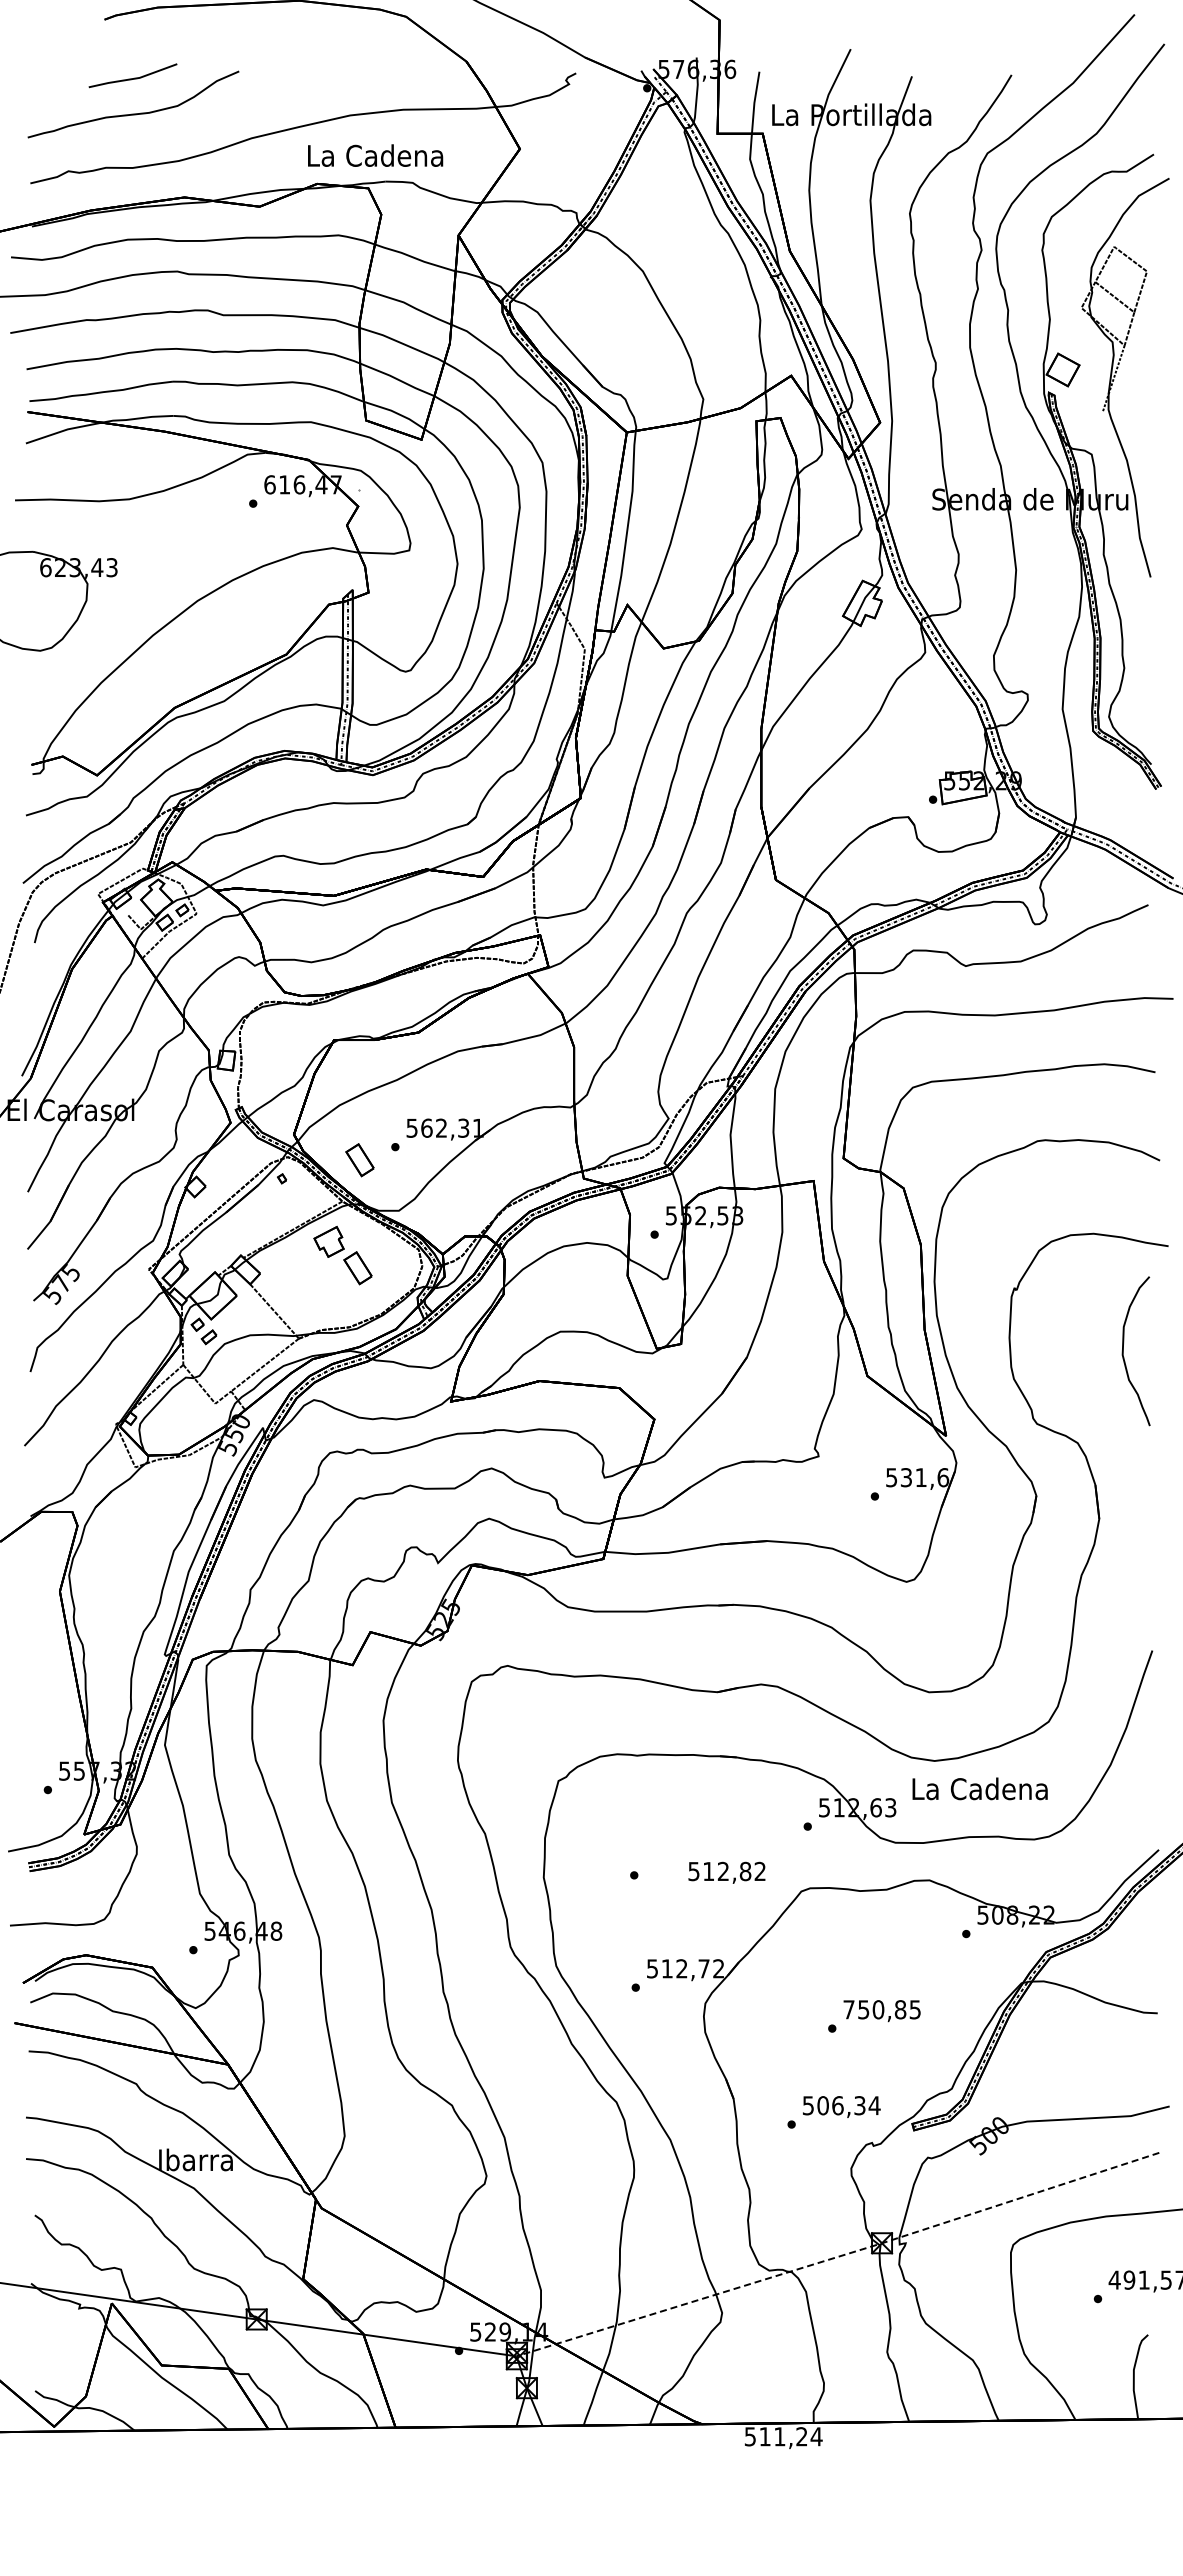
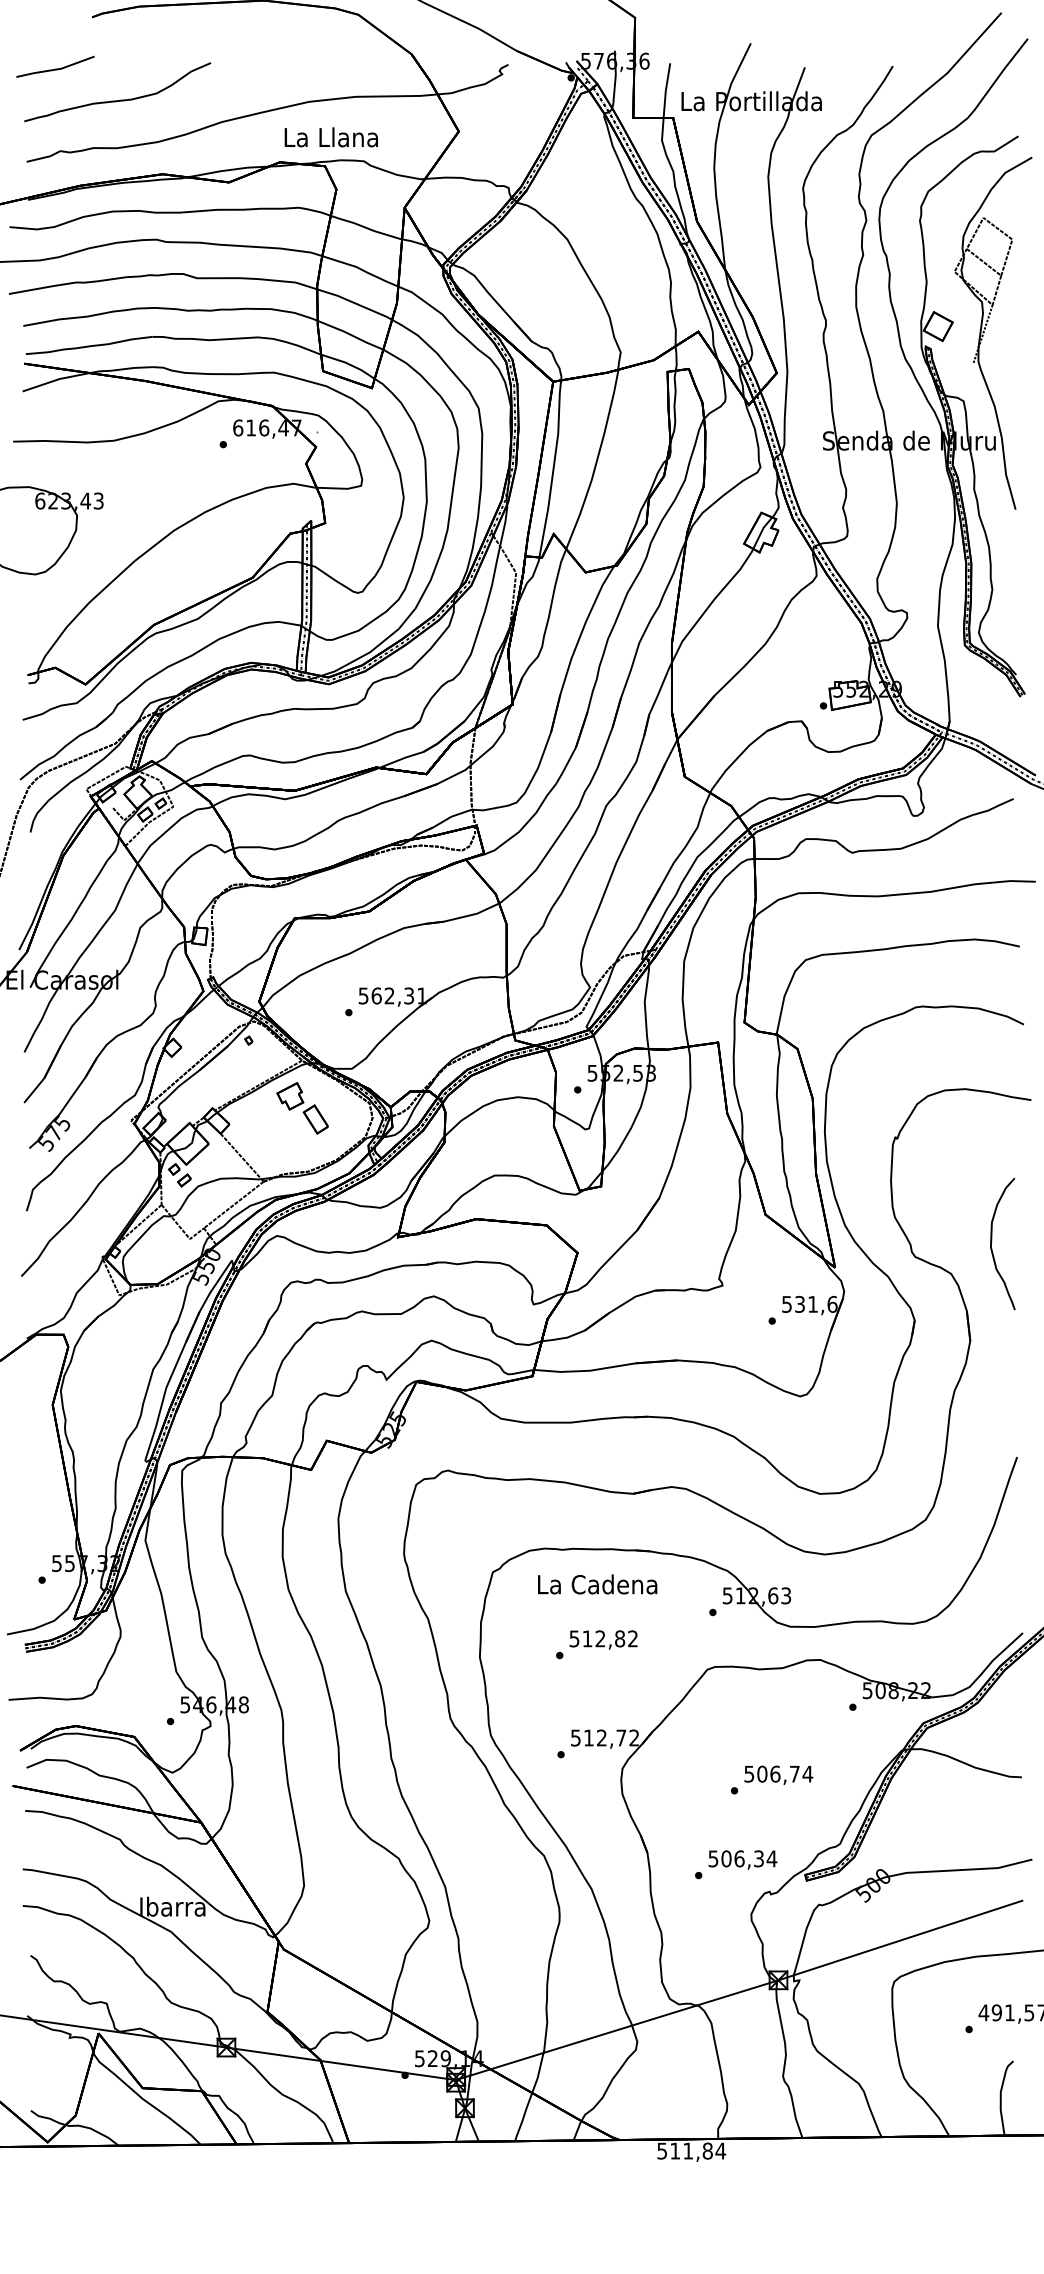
line: (134, 77) -> (56, 68), moved
text: (375, 155) -> (331, 137), La Cadena -> La Llana
part: (359, 1160) -> (317, 1024), removed
curve: (1123, 1351) -> (991, 1244), moved
text: (979, 1788) -> (597, 1584), moved
text: (726, 1872) -> (603, 1639), moved
text: (882, 2009) -> (778, 1773), 750,85 -> 506,74
line: (839, 2256) -> (740, 1991), dashed -> solid
text: (801, 2436) -> (707, 2150), 511,24 -> 511,84

